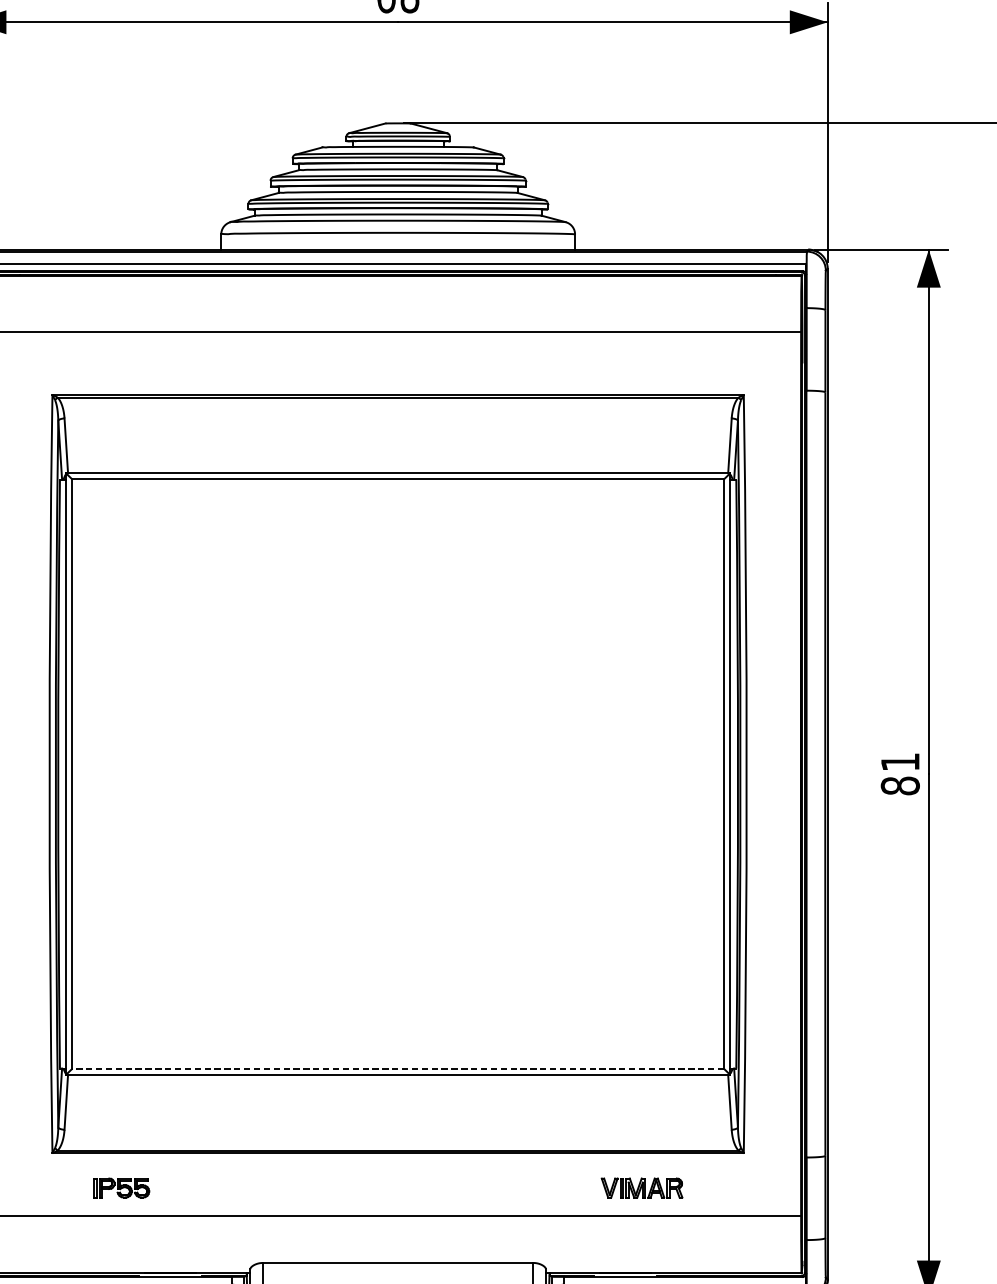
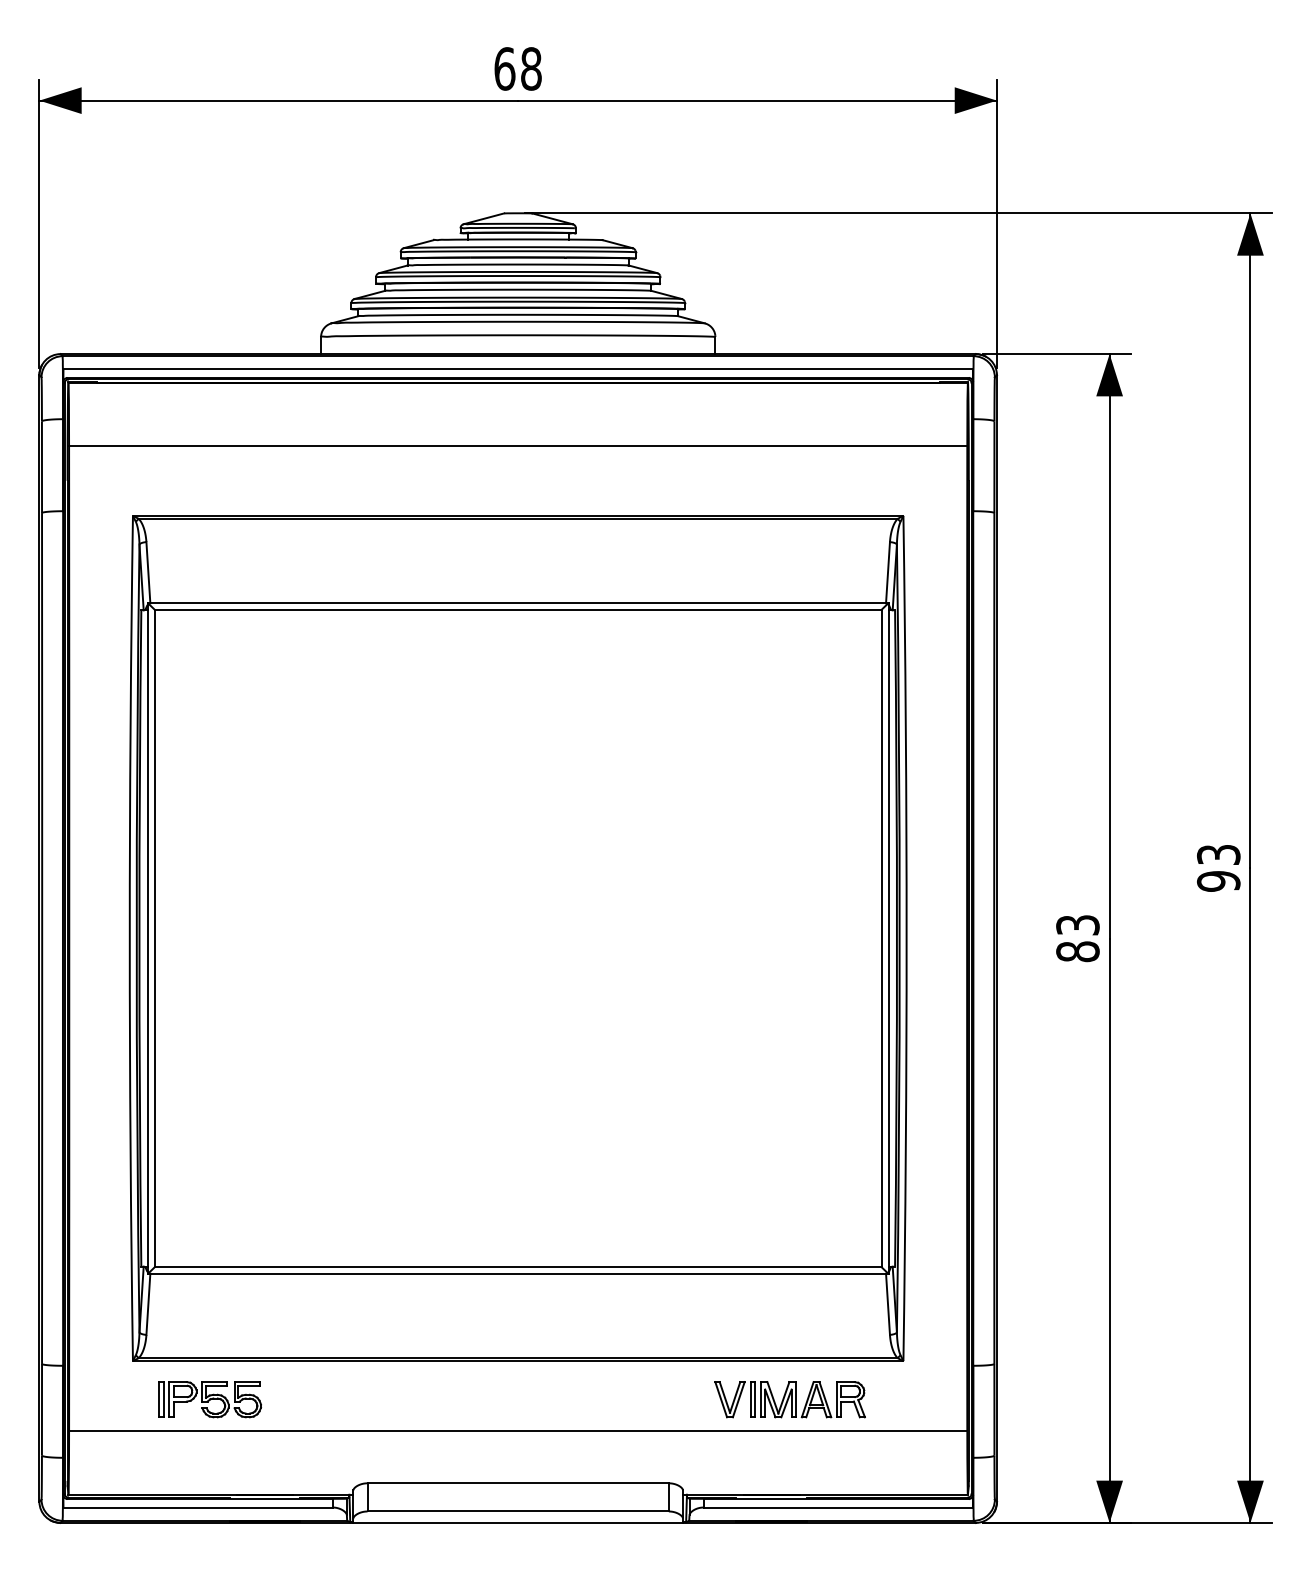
text: (899, 762) -> (1077, 925), 81 -> 83
line: (397, 1069) -> (517, 1267), dashed -> solid
part: (122, 1187) -> (210, 1399), size x1.67
part: (641, 1187) -> (789, 1399), size x1.67

